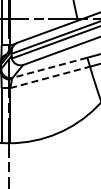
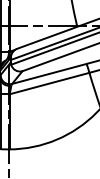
line: (49, 67) -> (48, 73), dashed -> solid
line: (50, 77) -> (49, 83), dashed -> solid

